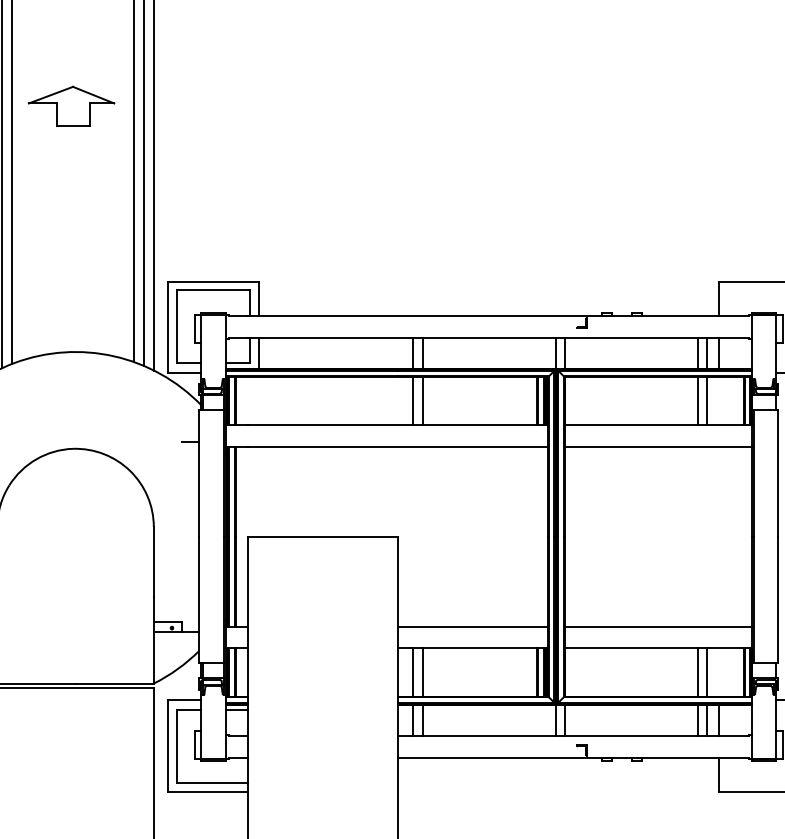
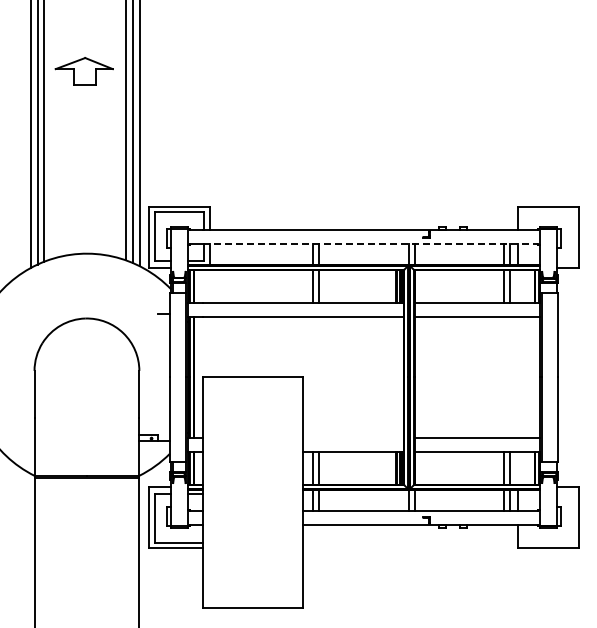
part: (70, 106) -> (83, 71), moved
line: (498, 336) -> (370, 243), solid -> dashed
line: (473, 626) -> (353, 437), removed

